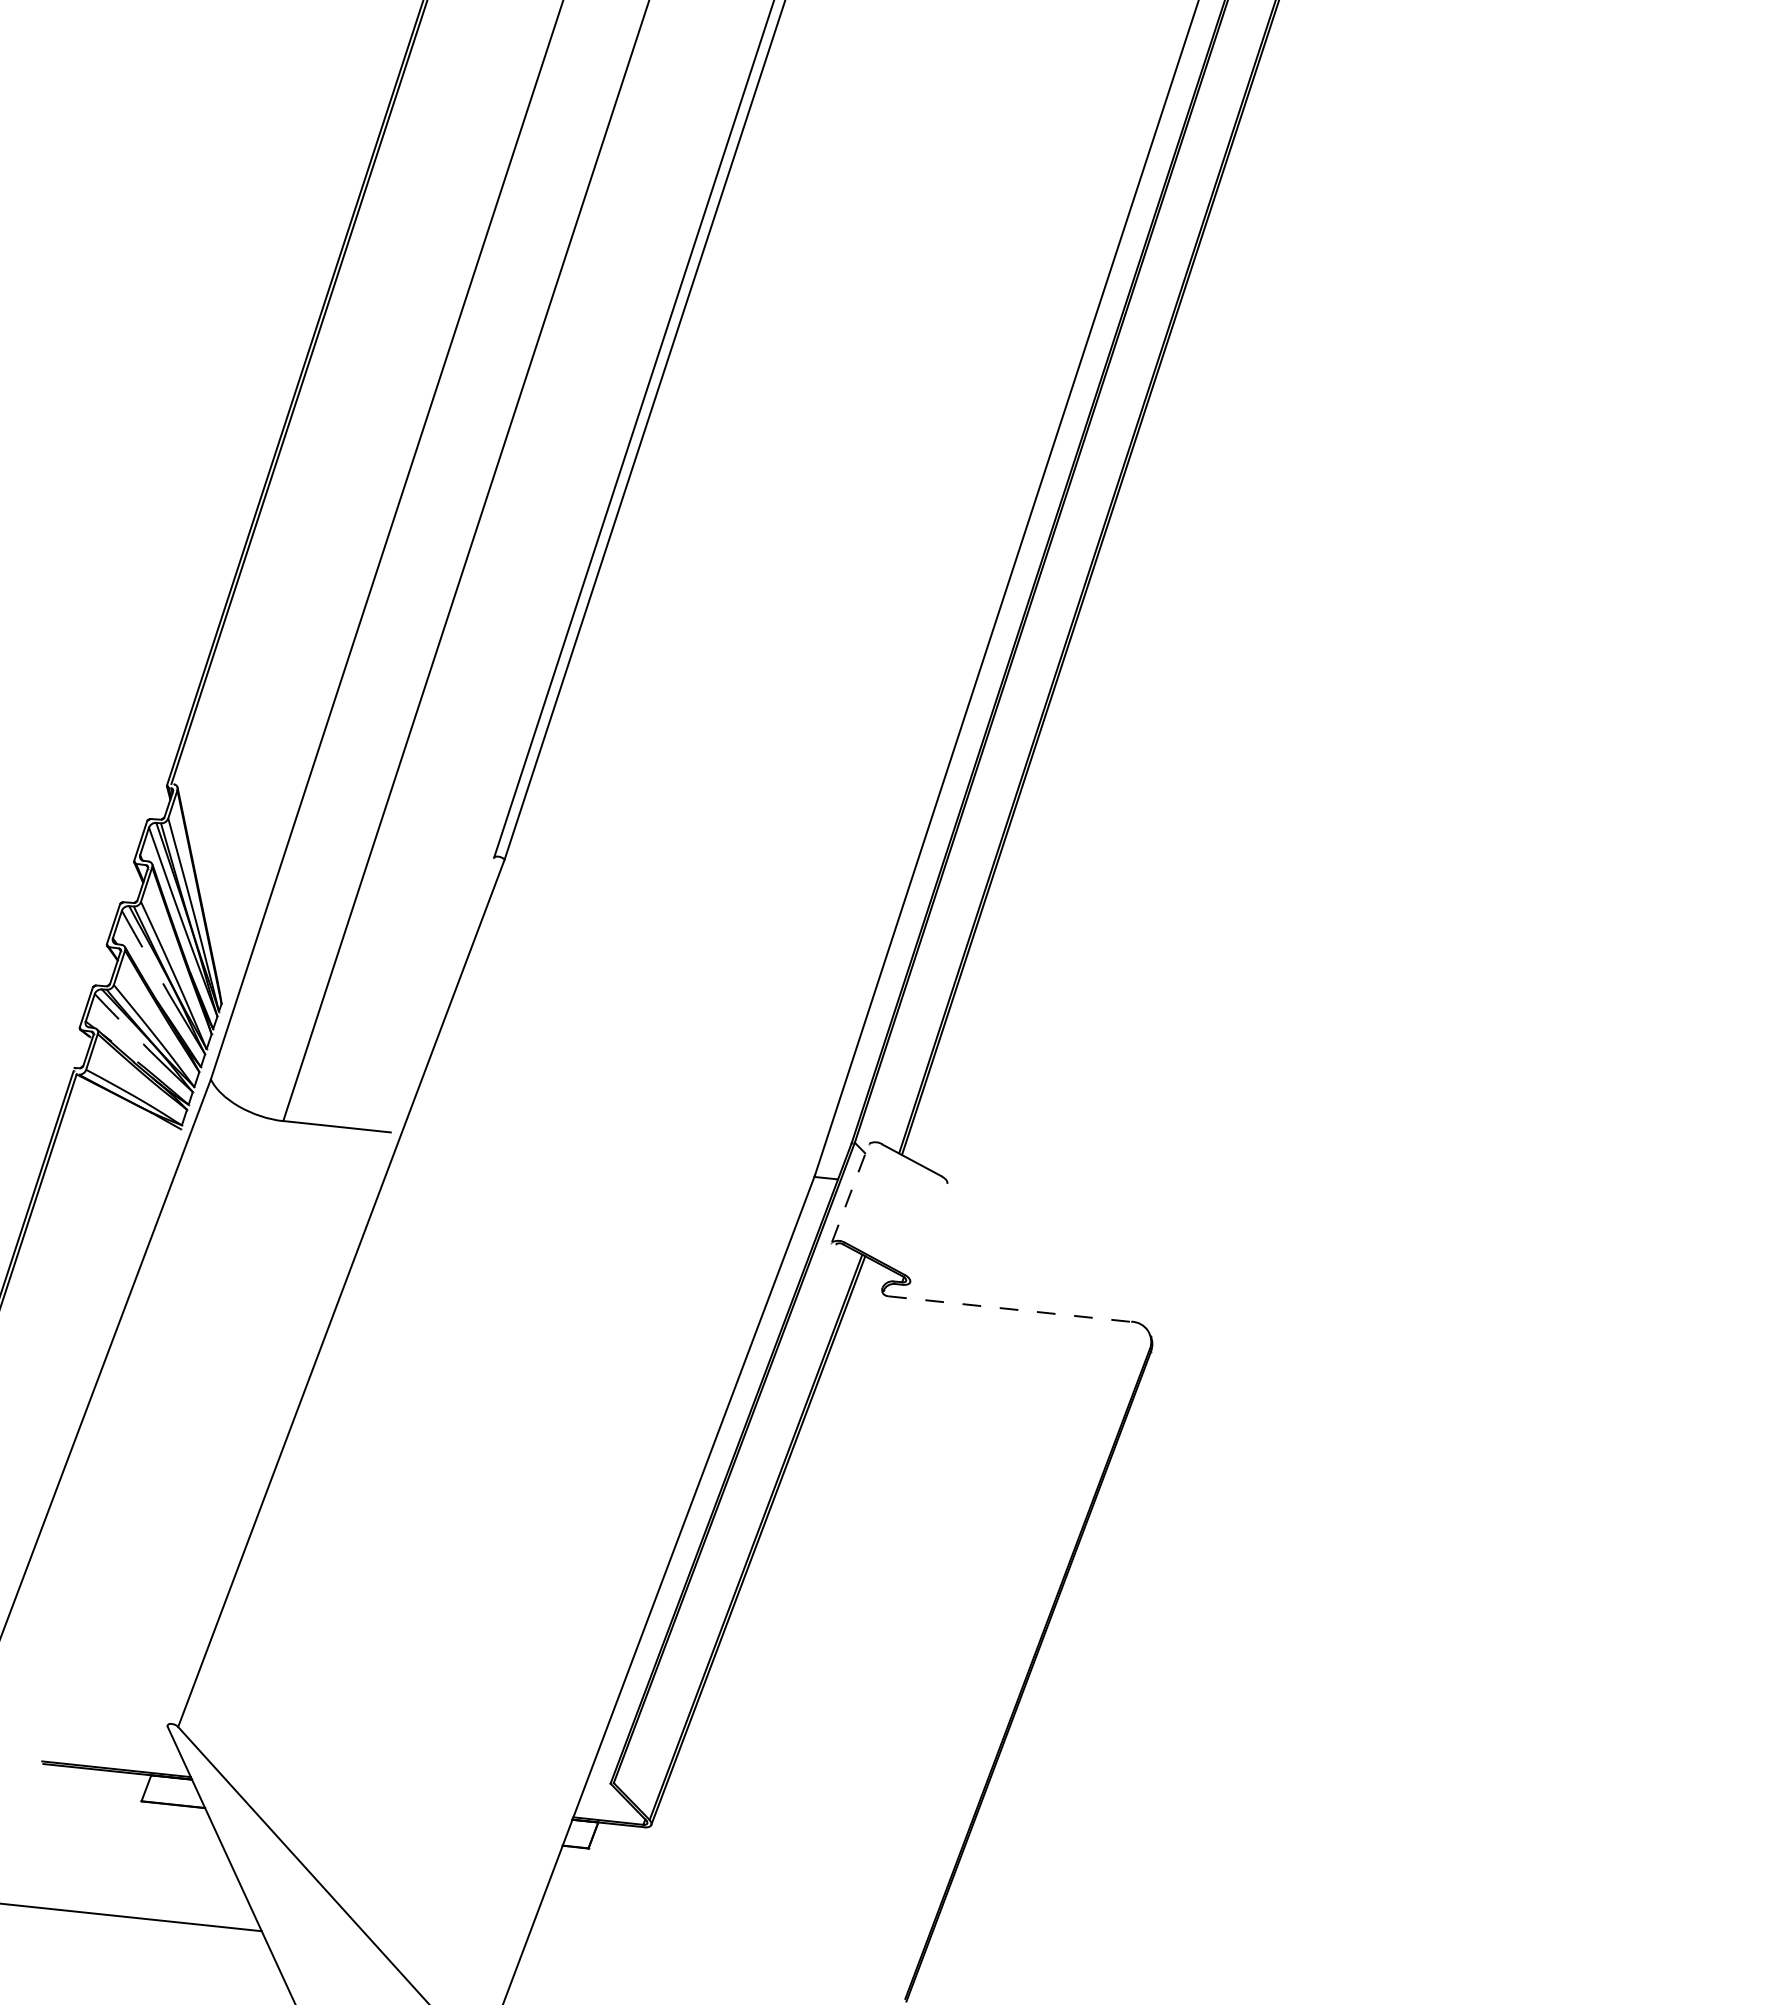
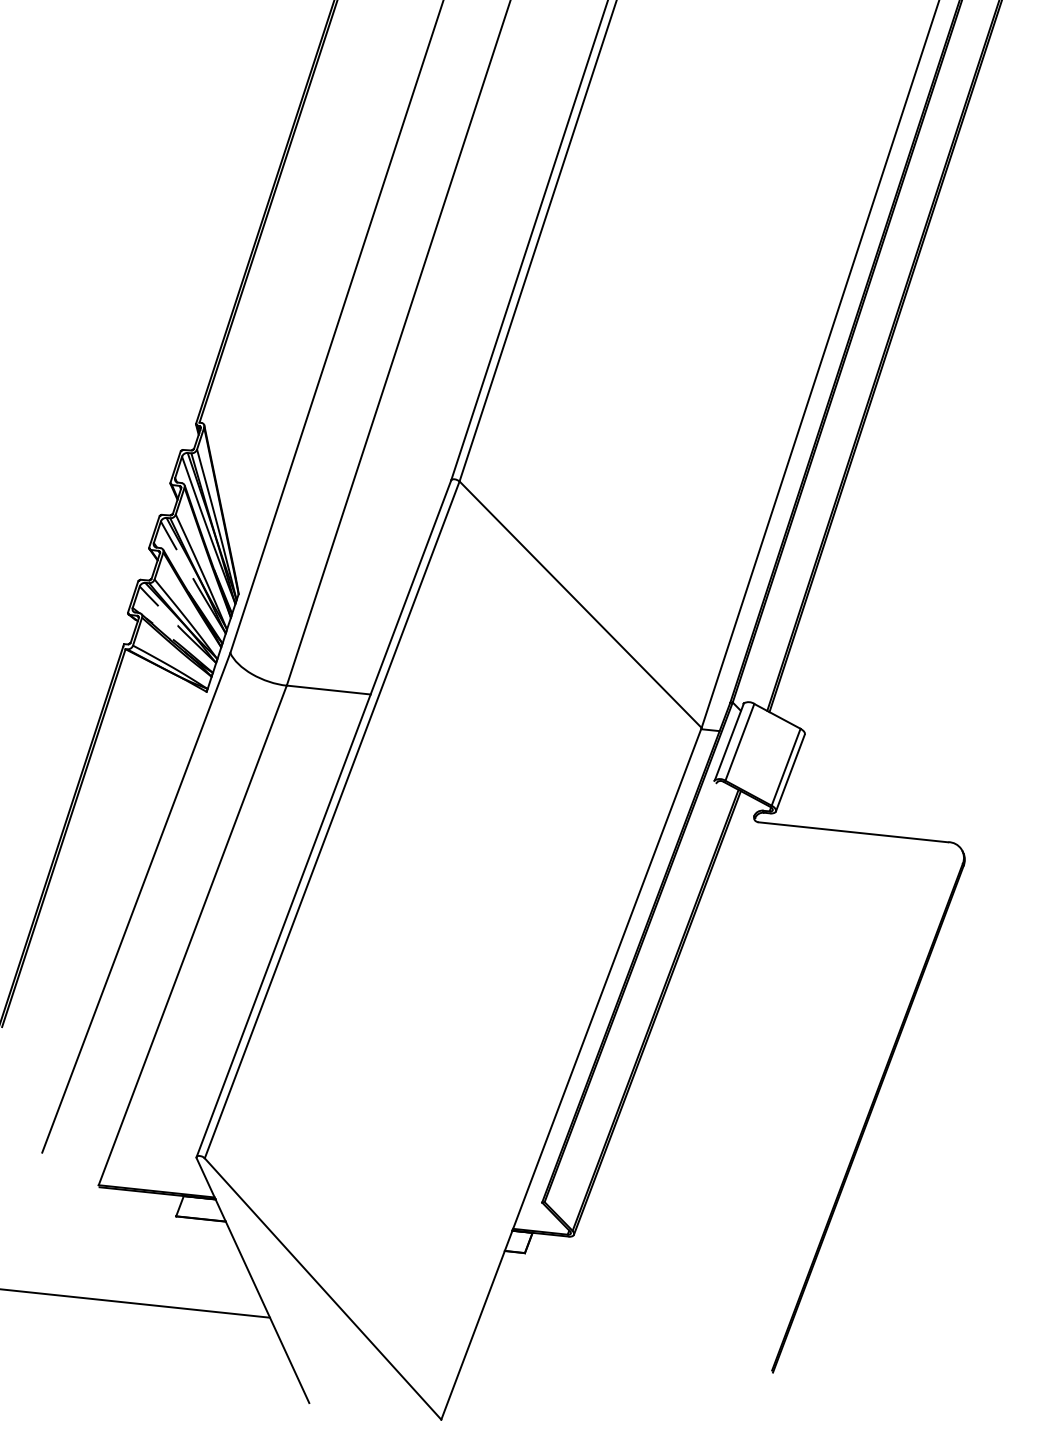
line: (659, 1017) -> (580, 604), added
line: (850, 1192) -> (729, 741), dashed -> solid
line: (863, 1193) -> (739, 742), added
line: (922, 1225) -> (785, 767), added
line: (928, 1232) -> (790, 772), added
line: (330, 1291) -> (323, 818), added
line: (1010, 1309) -> (854, 832), dashed -> solid
line: (162, 1441) -> (192, 935), added

